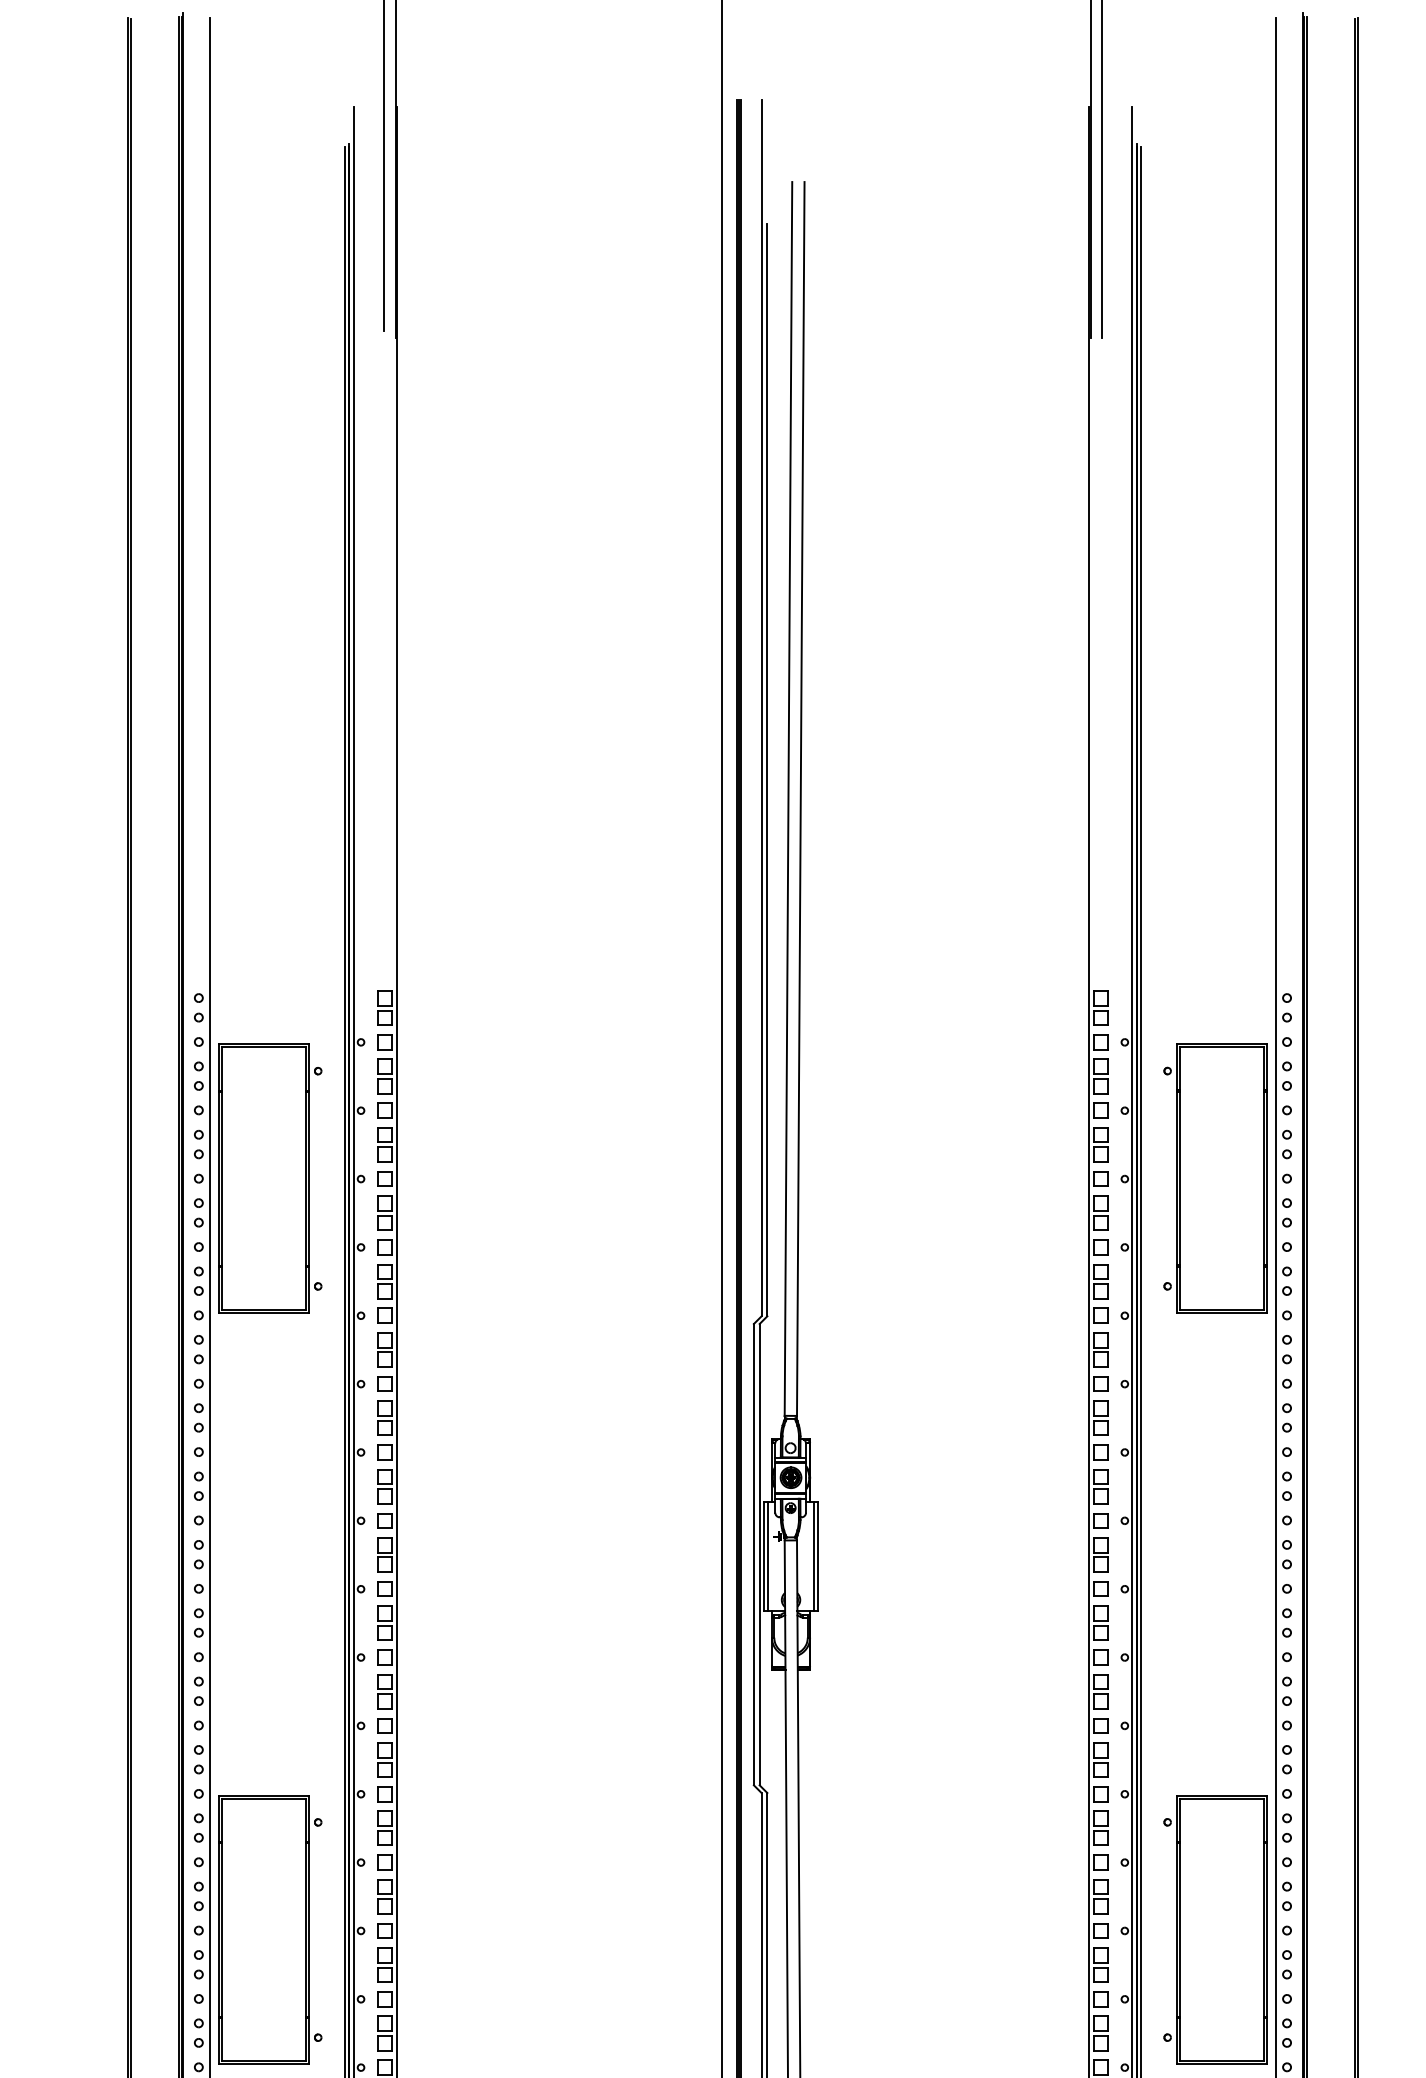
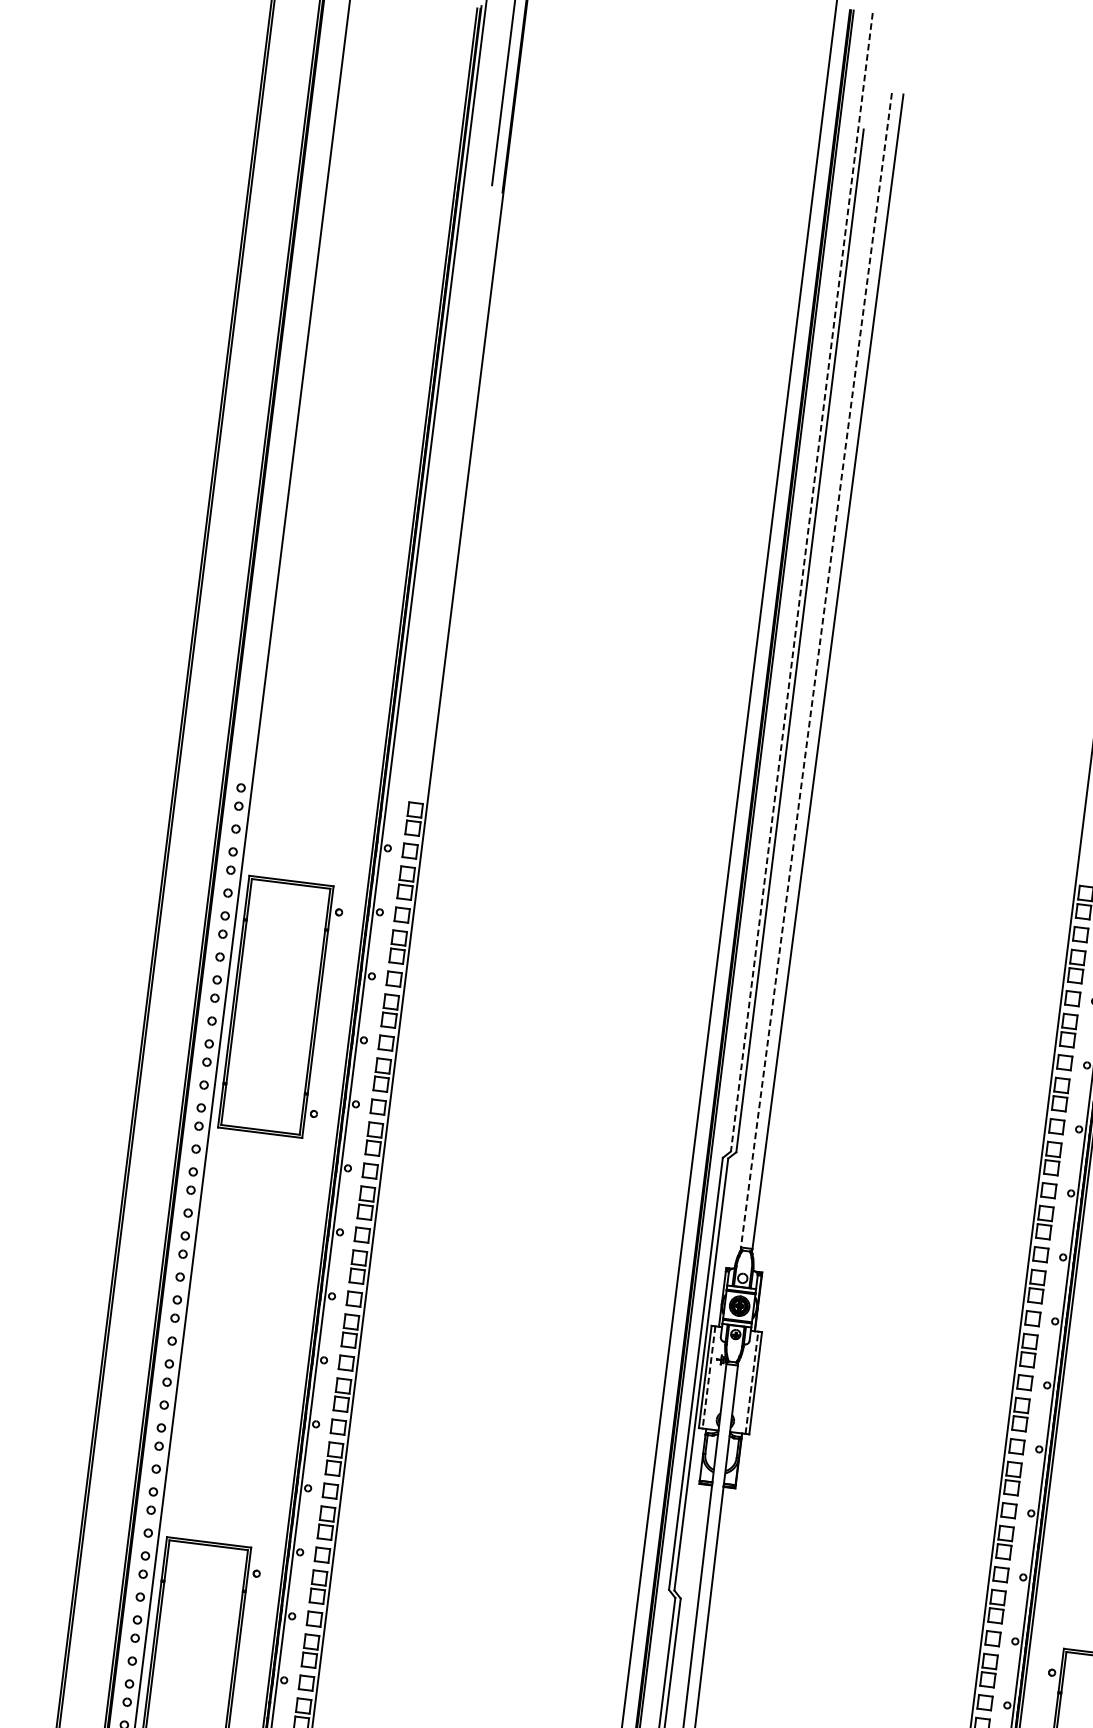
line: (761, 708) -> (801, 582), solid -> dashed
line: (788, 798) -> (816, 669), solid -> dashed
part: (270, 1178) -> (281, 1007), moved
line: (768, 1556) -> (709, 1377), solid -> dashed
line: (813, 1556) -> (751, 1382), solid -> dashed

